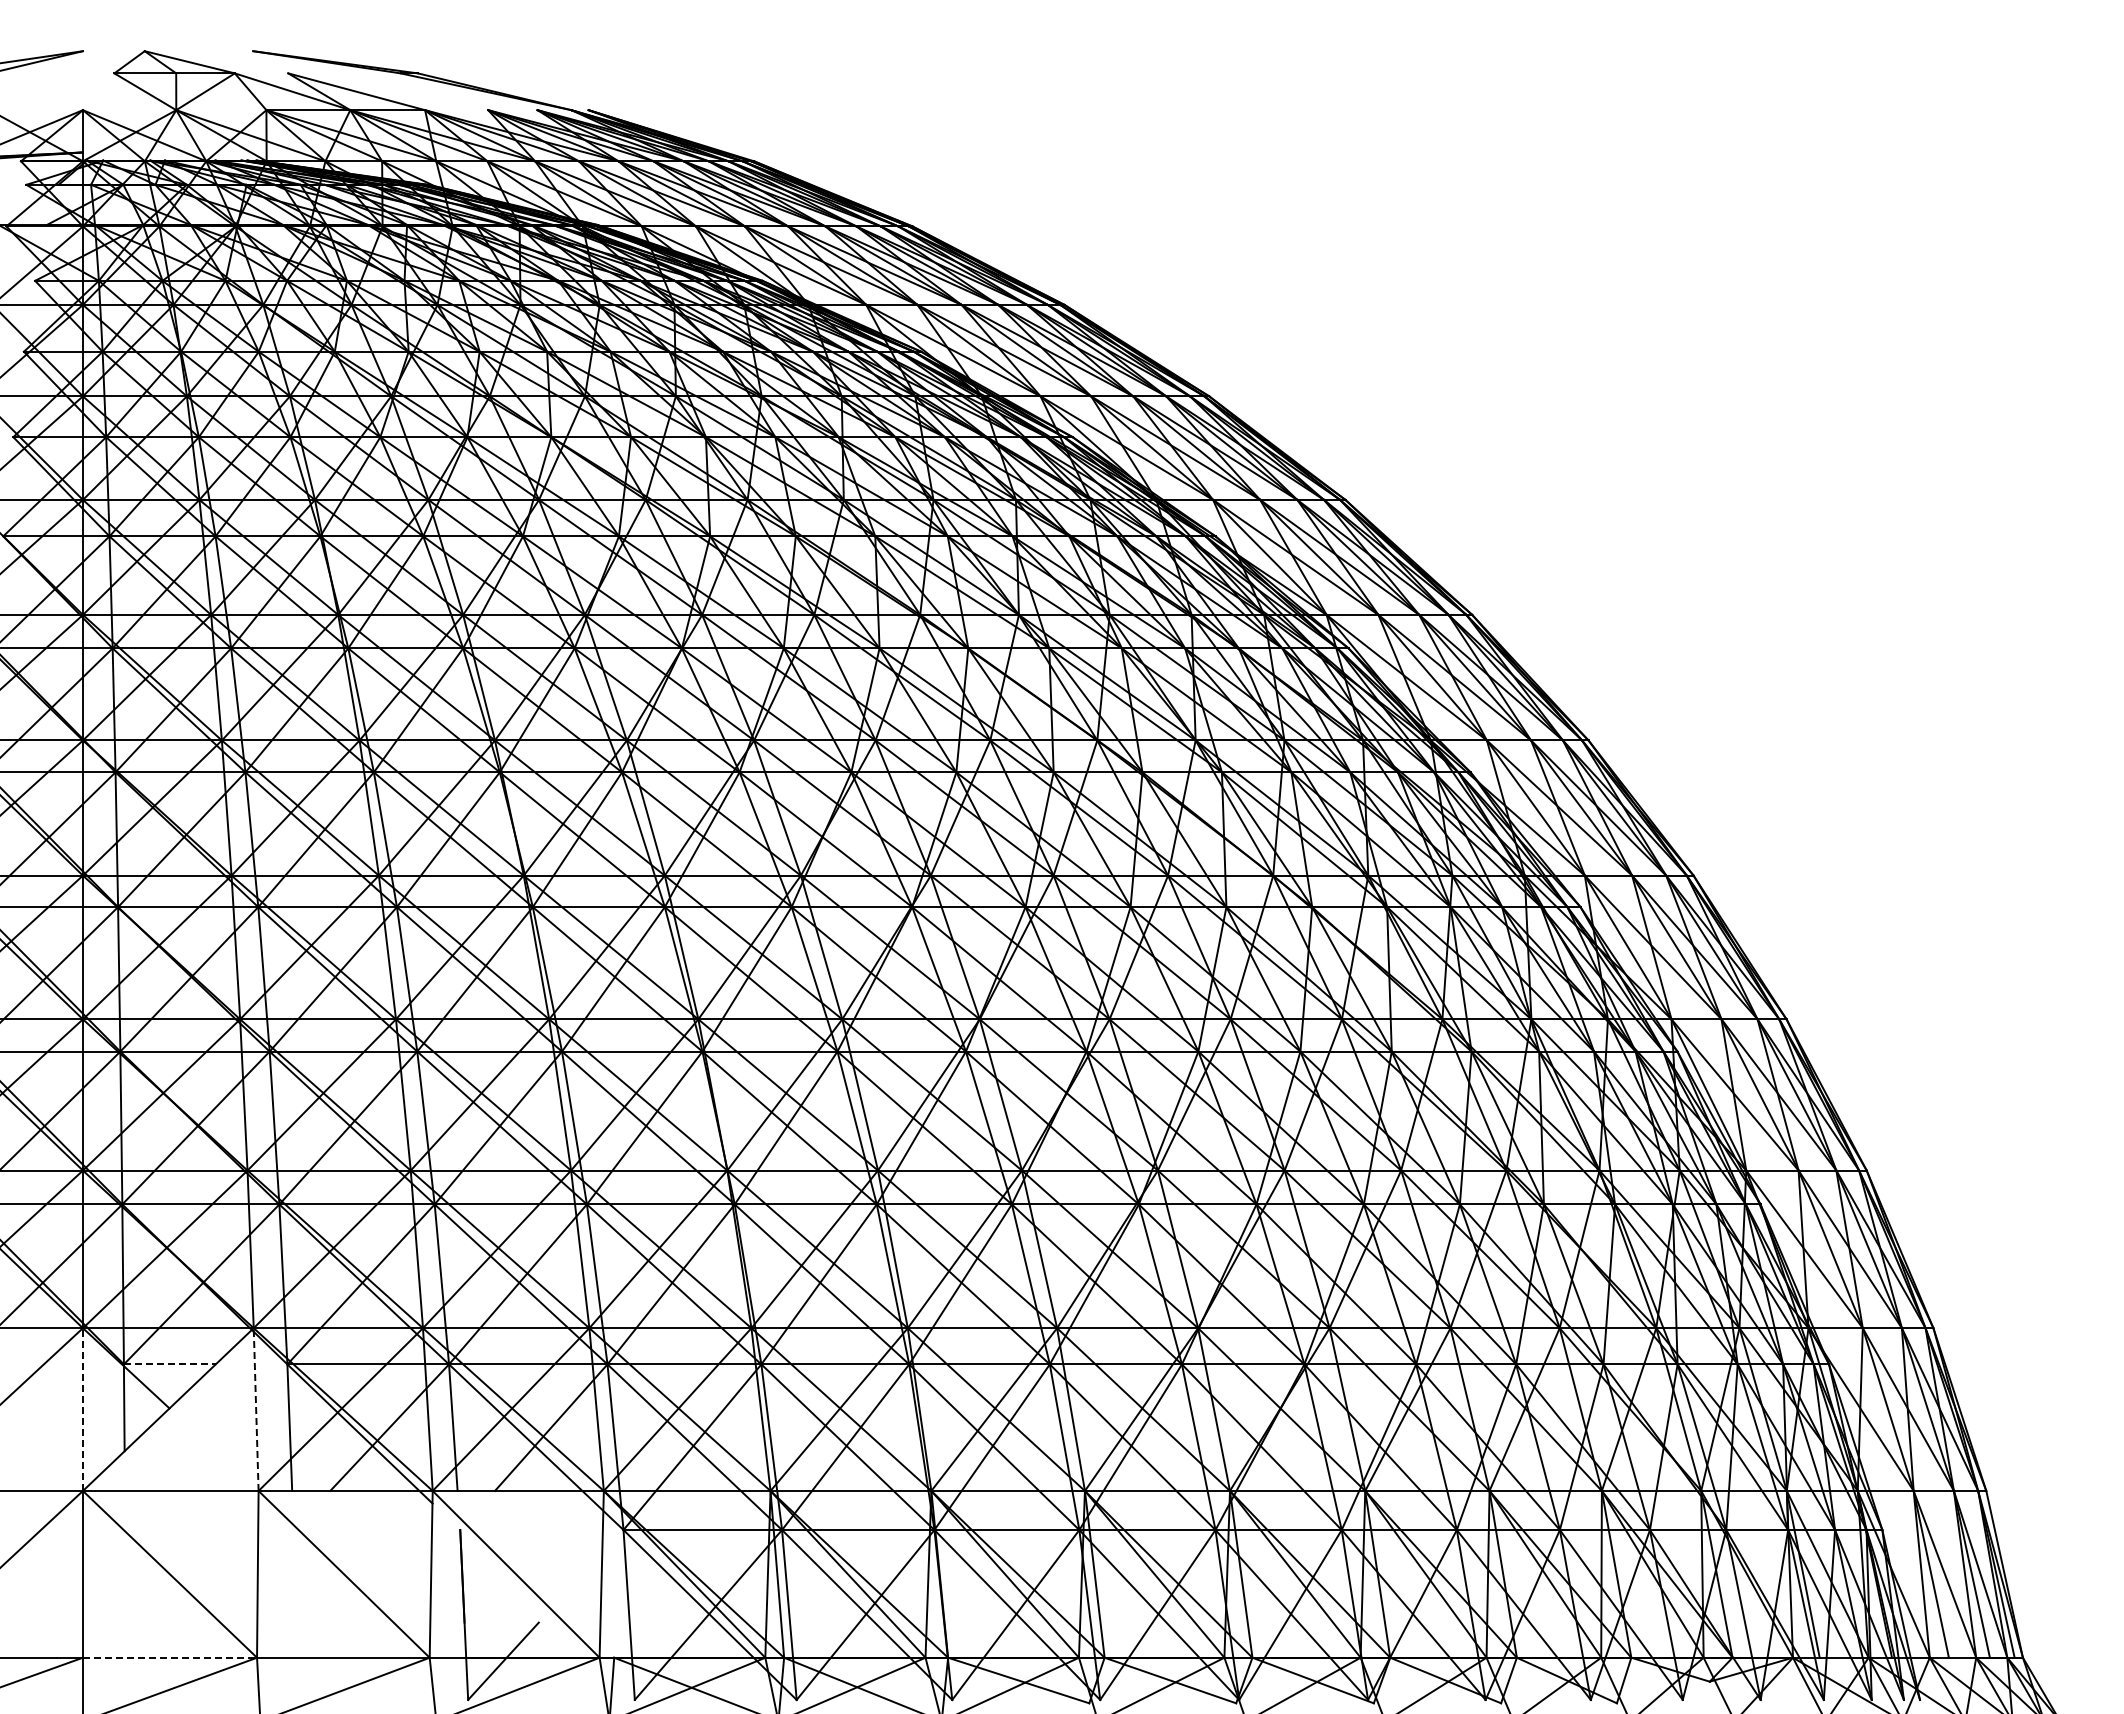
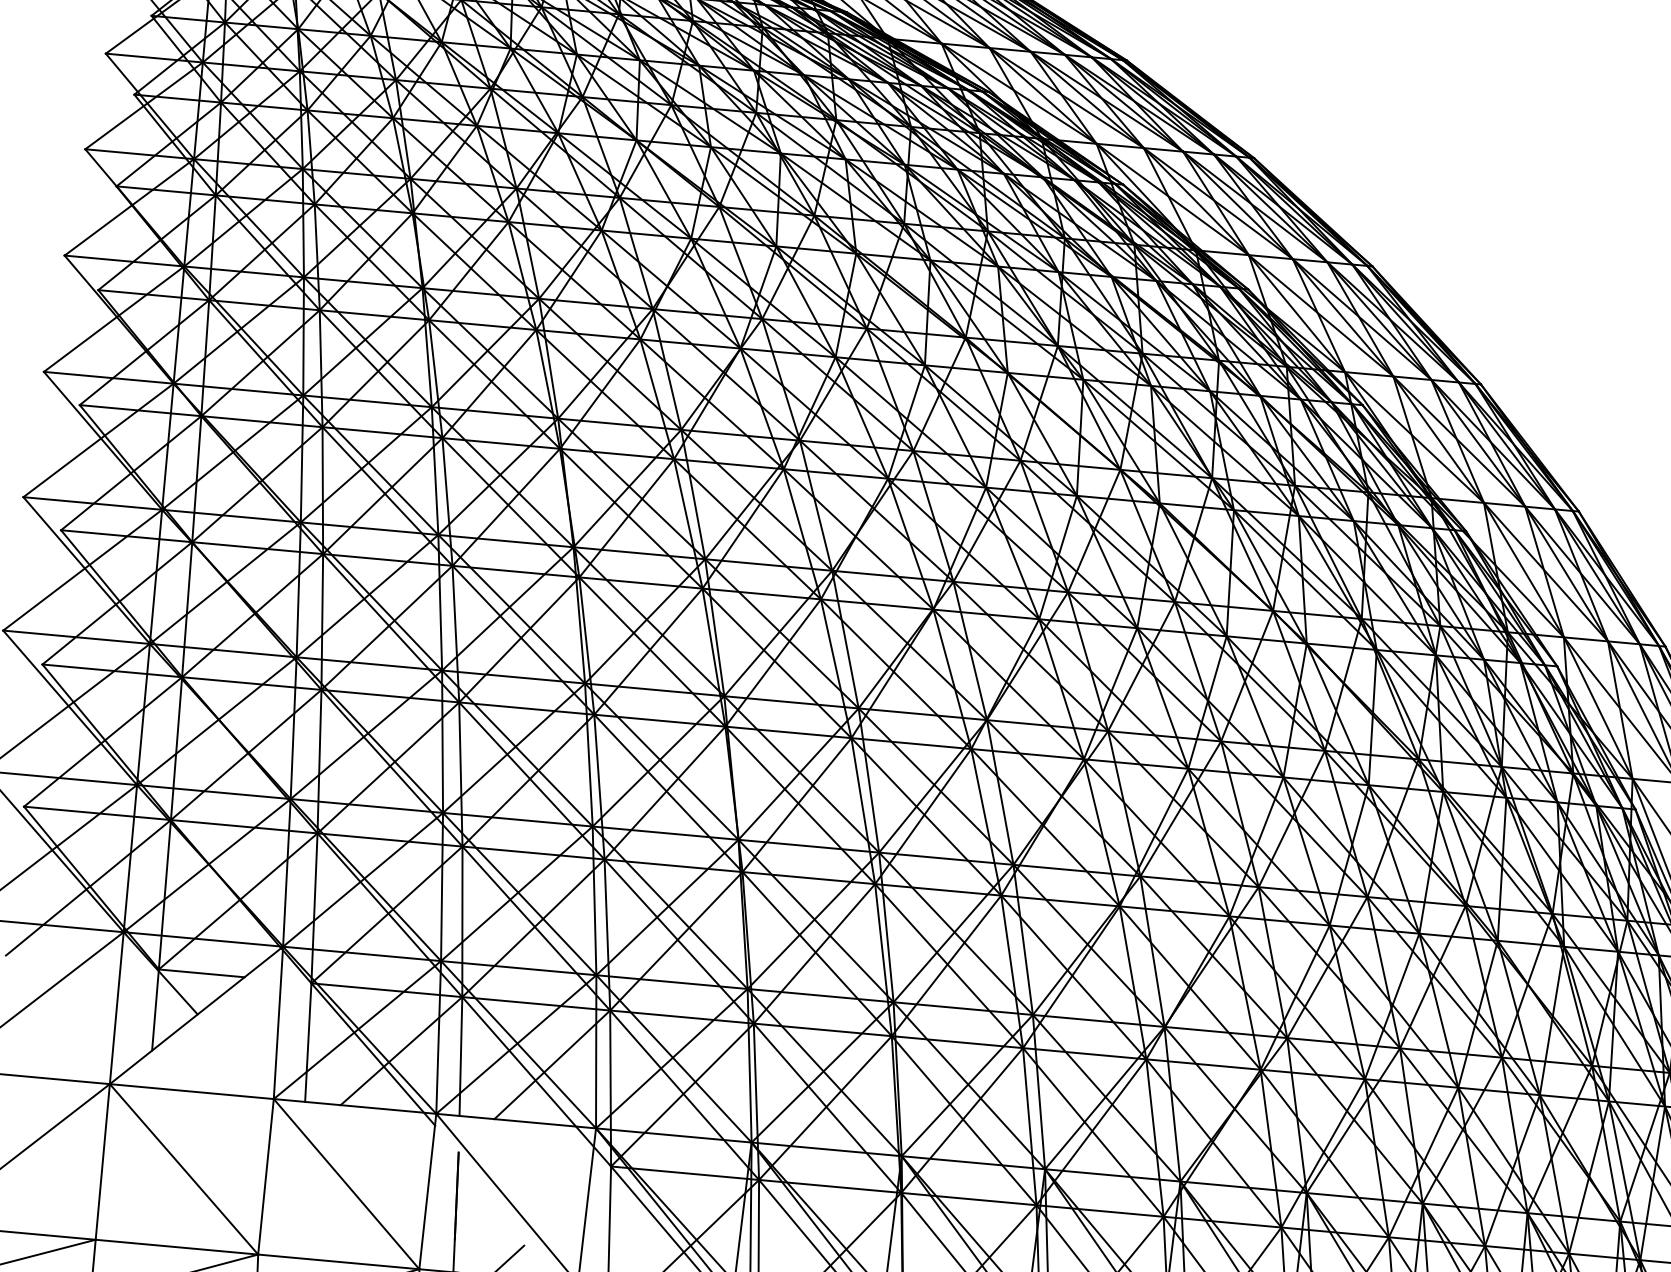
line: (169, 1364) -> (201, 973), dashed -> solid
line: (82, 1409) -> (116, 1008), dashed -> solid
line: (256, 1409) -> (278, 1022), dashed -> solid
line: (170, 1657) -> (177, 1247), dashed -> solid

